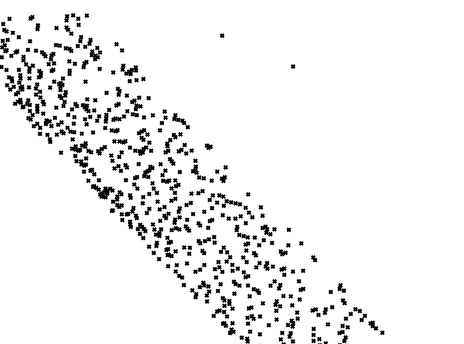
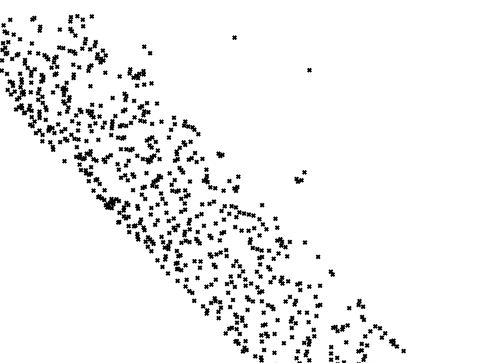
part: (119, 47) -> (147, 50), moved
part: (284, 249) -> (300, 176), moved
part: (322, 310) -> (340, 327), size x0.7

